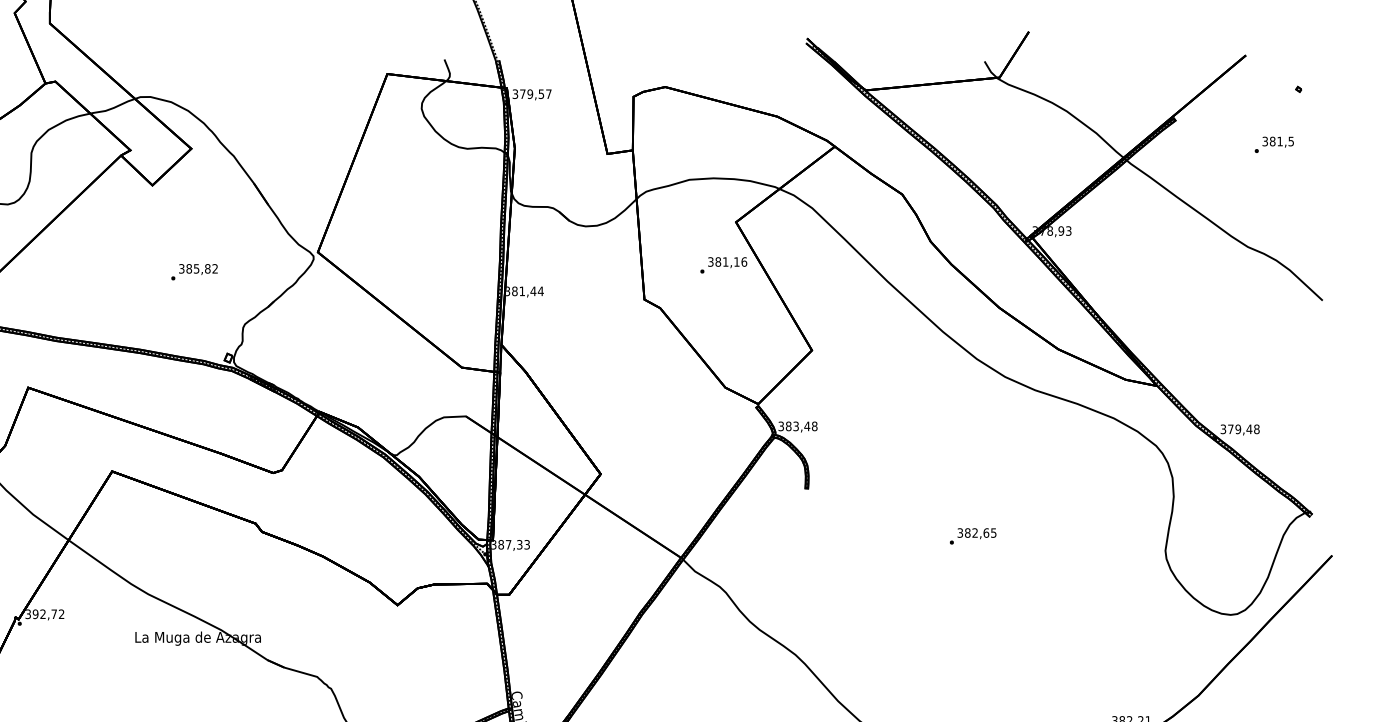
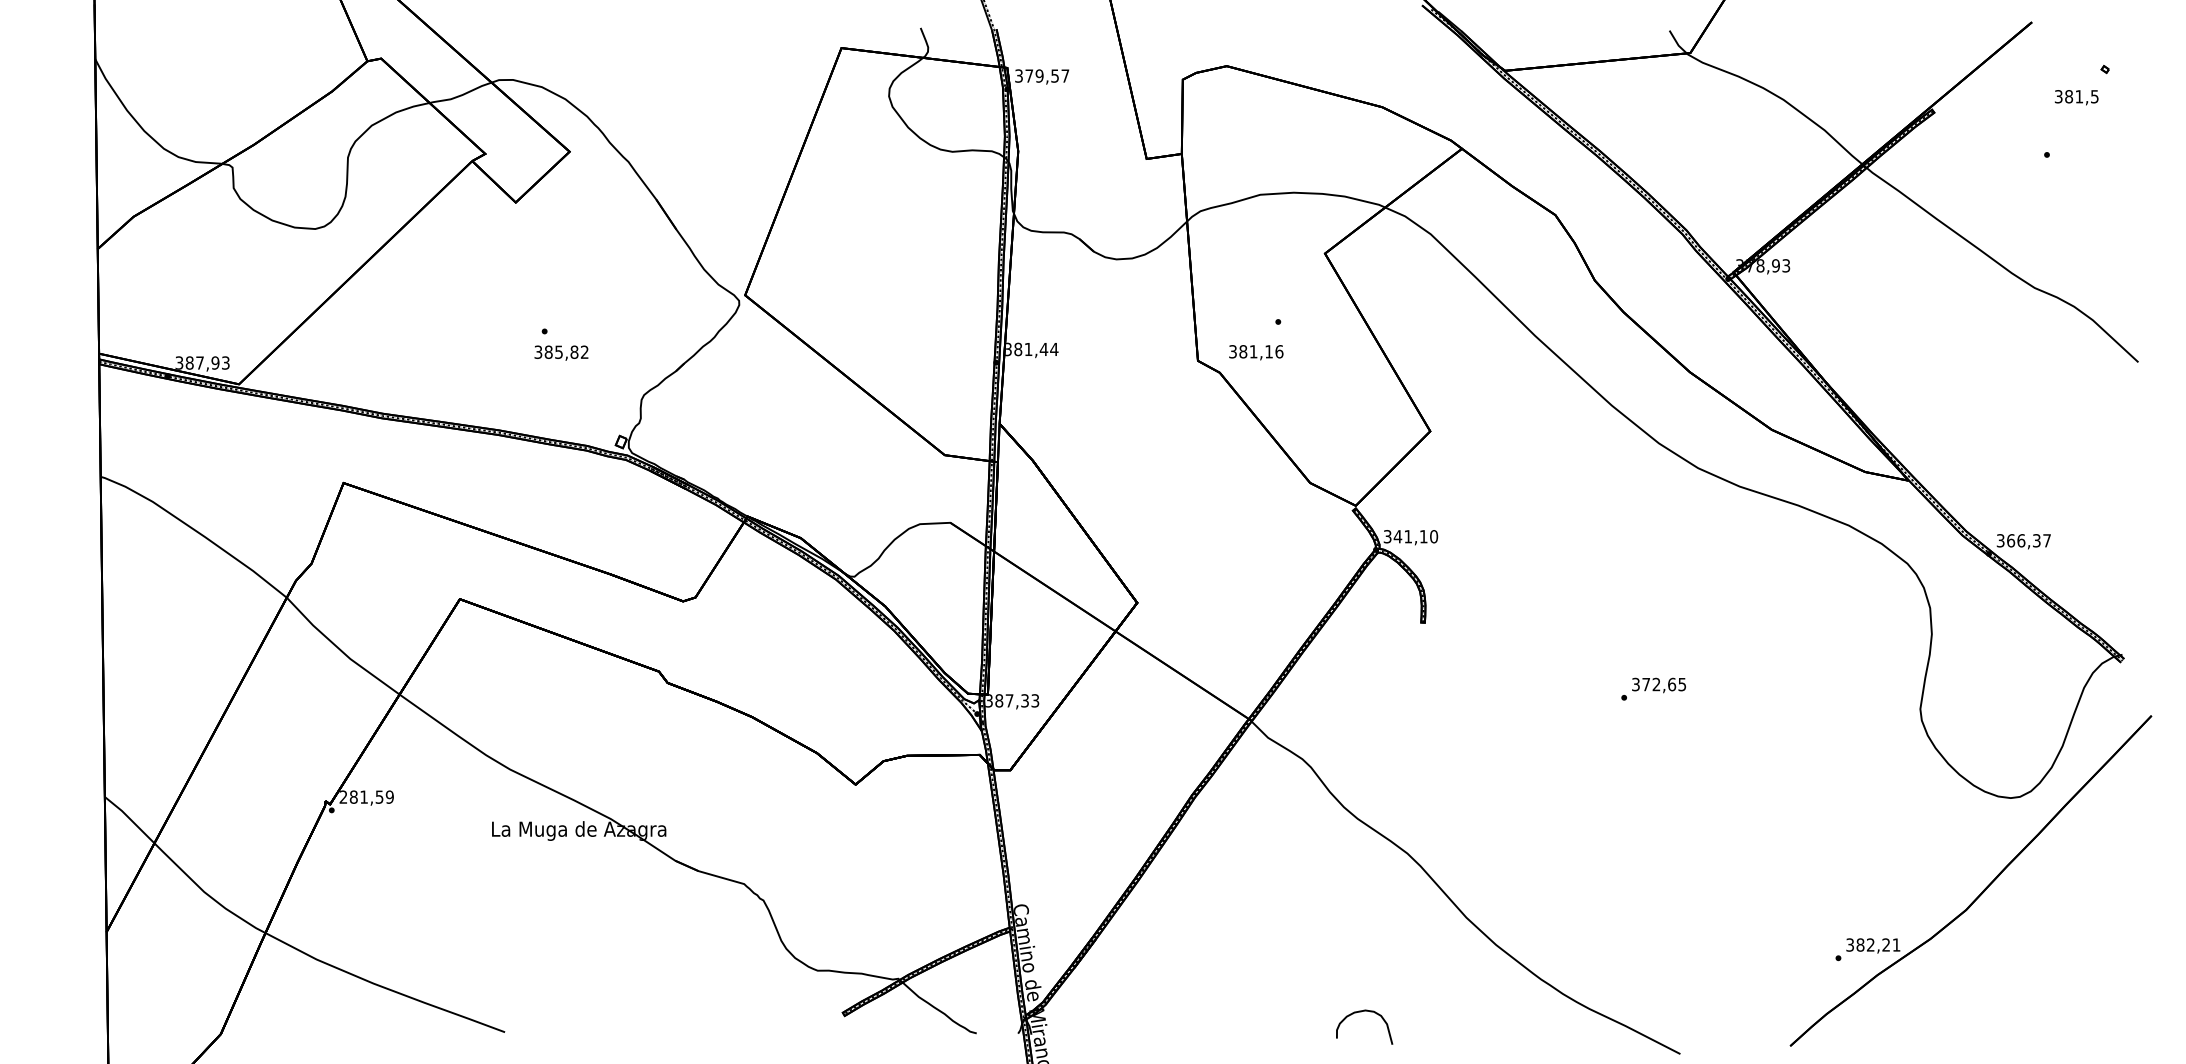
text: (1278, 142) -> (2076, 97), moved
text: (727, 262) -> (1256, 352), moved
text: (198, 269) -> (561, 352), moved
text: (801, 426) -> (1415, 536), 383,48 -> 341,10
text: (1244, 429) -> (2029, 540), 379,48 -> 366,37
text: (967, 532) -> (1646, 684), 382,65 -> 372,65
text: (44, 613) -> (366, 796), 392,72 -> 281,59

